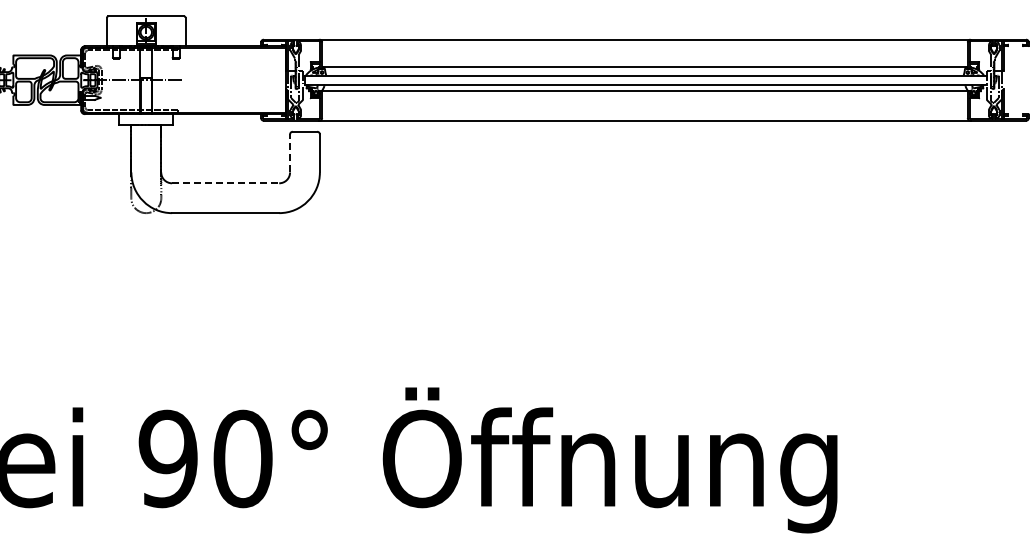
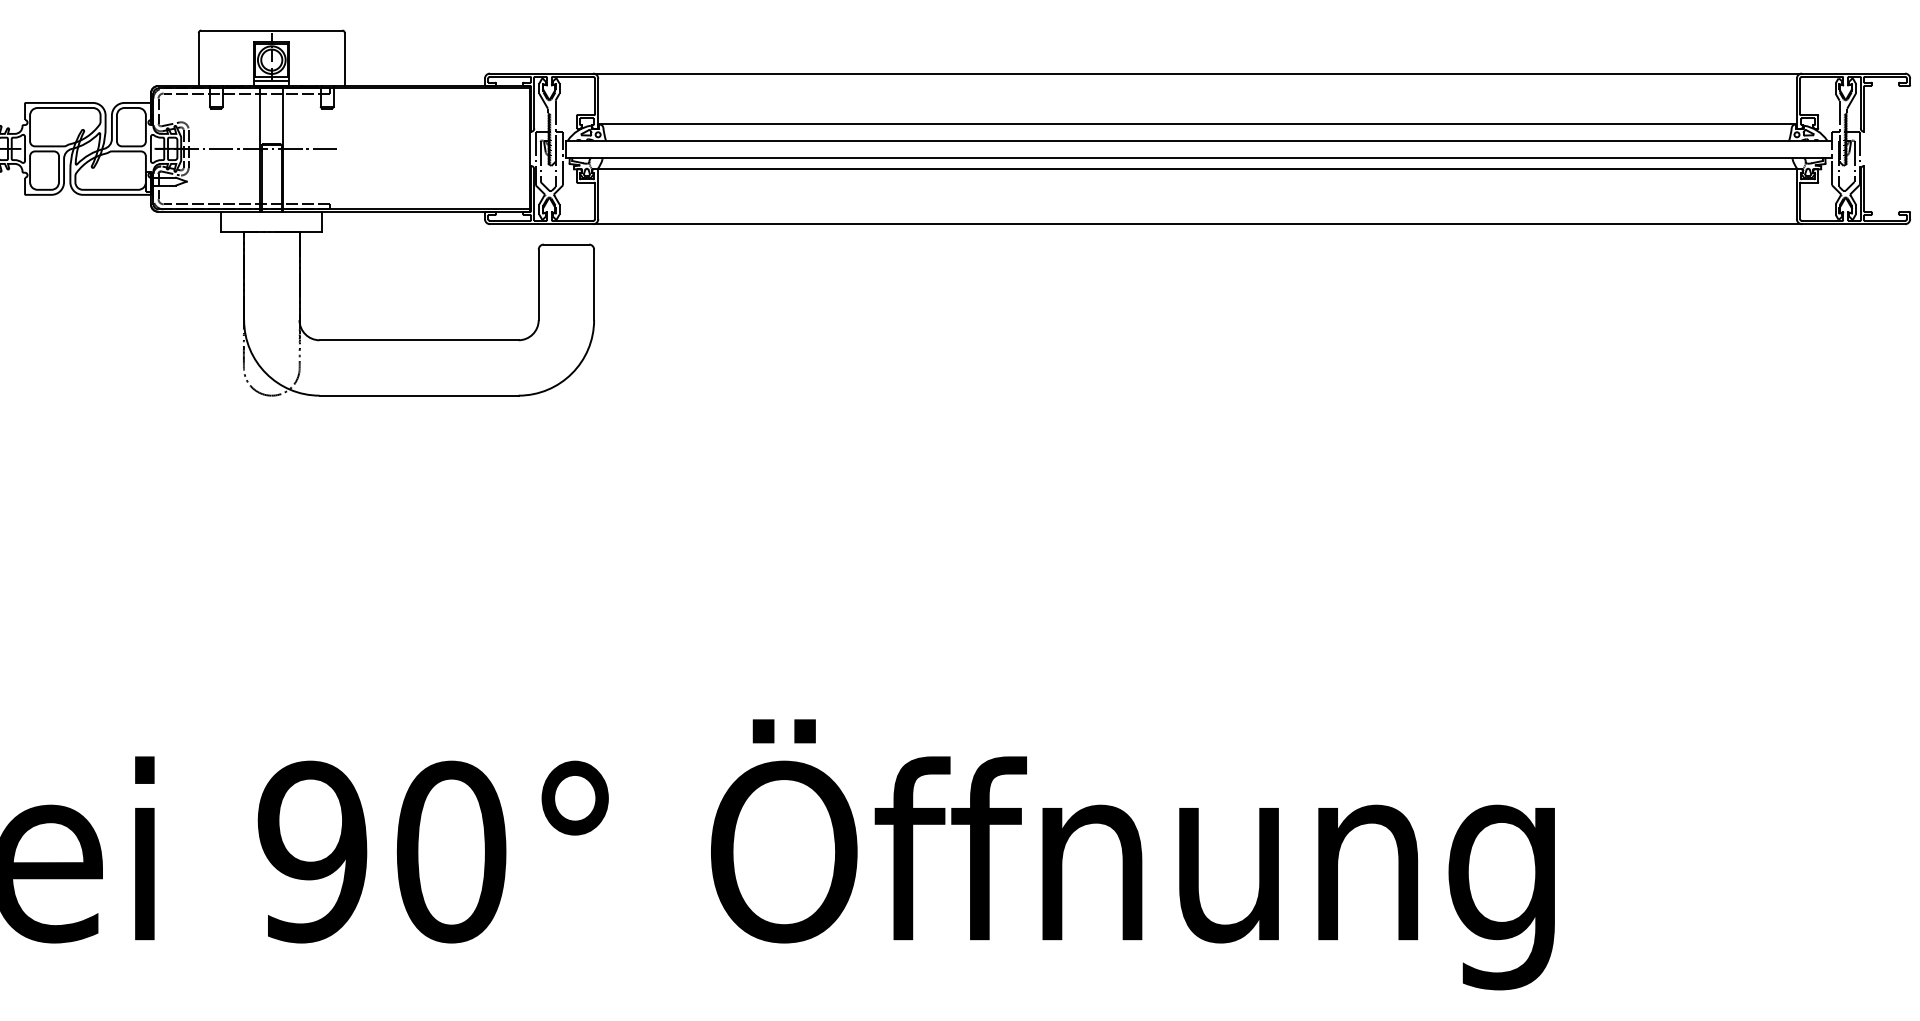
line: (290, 153) -> (539, 284), dashed -> solid
line: (225, 183) -> (418, 340), dashed -> solid

